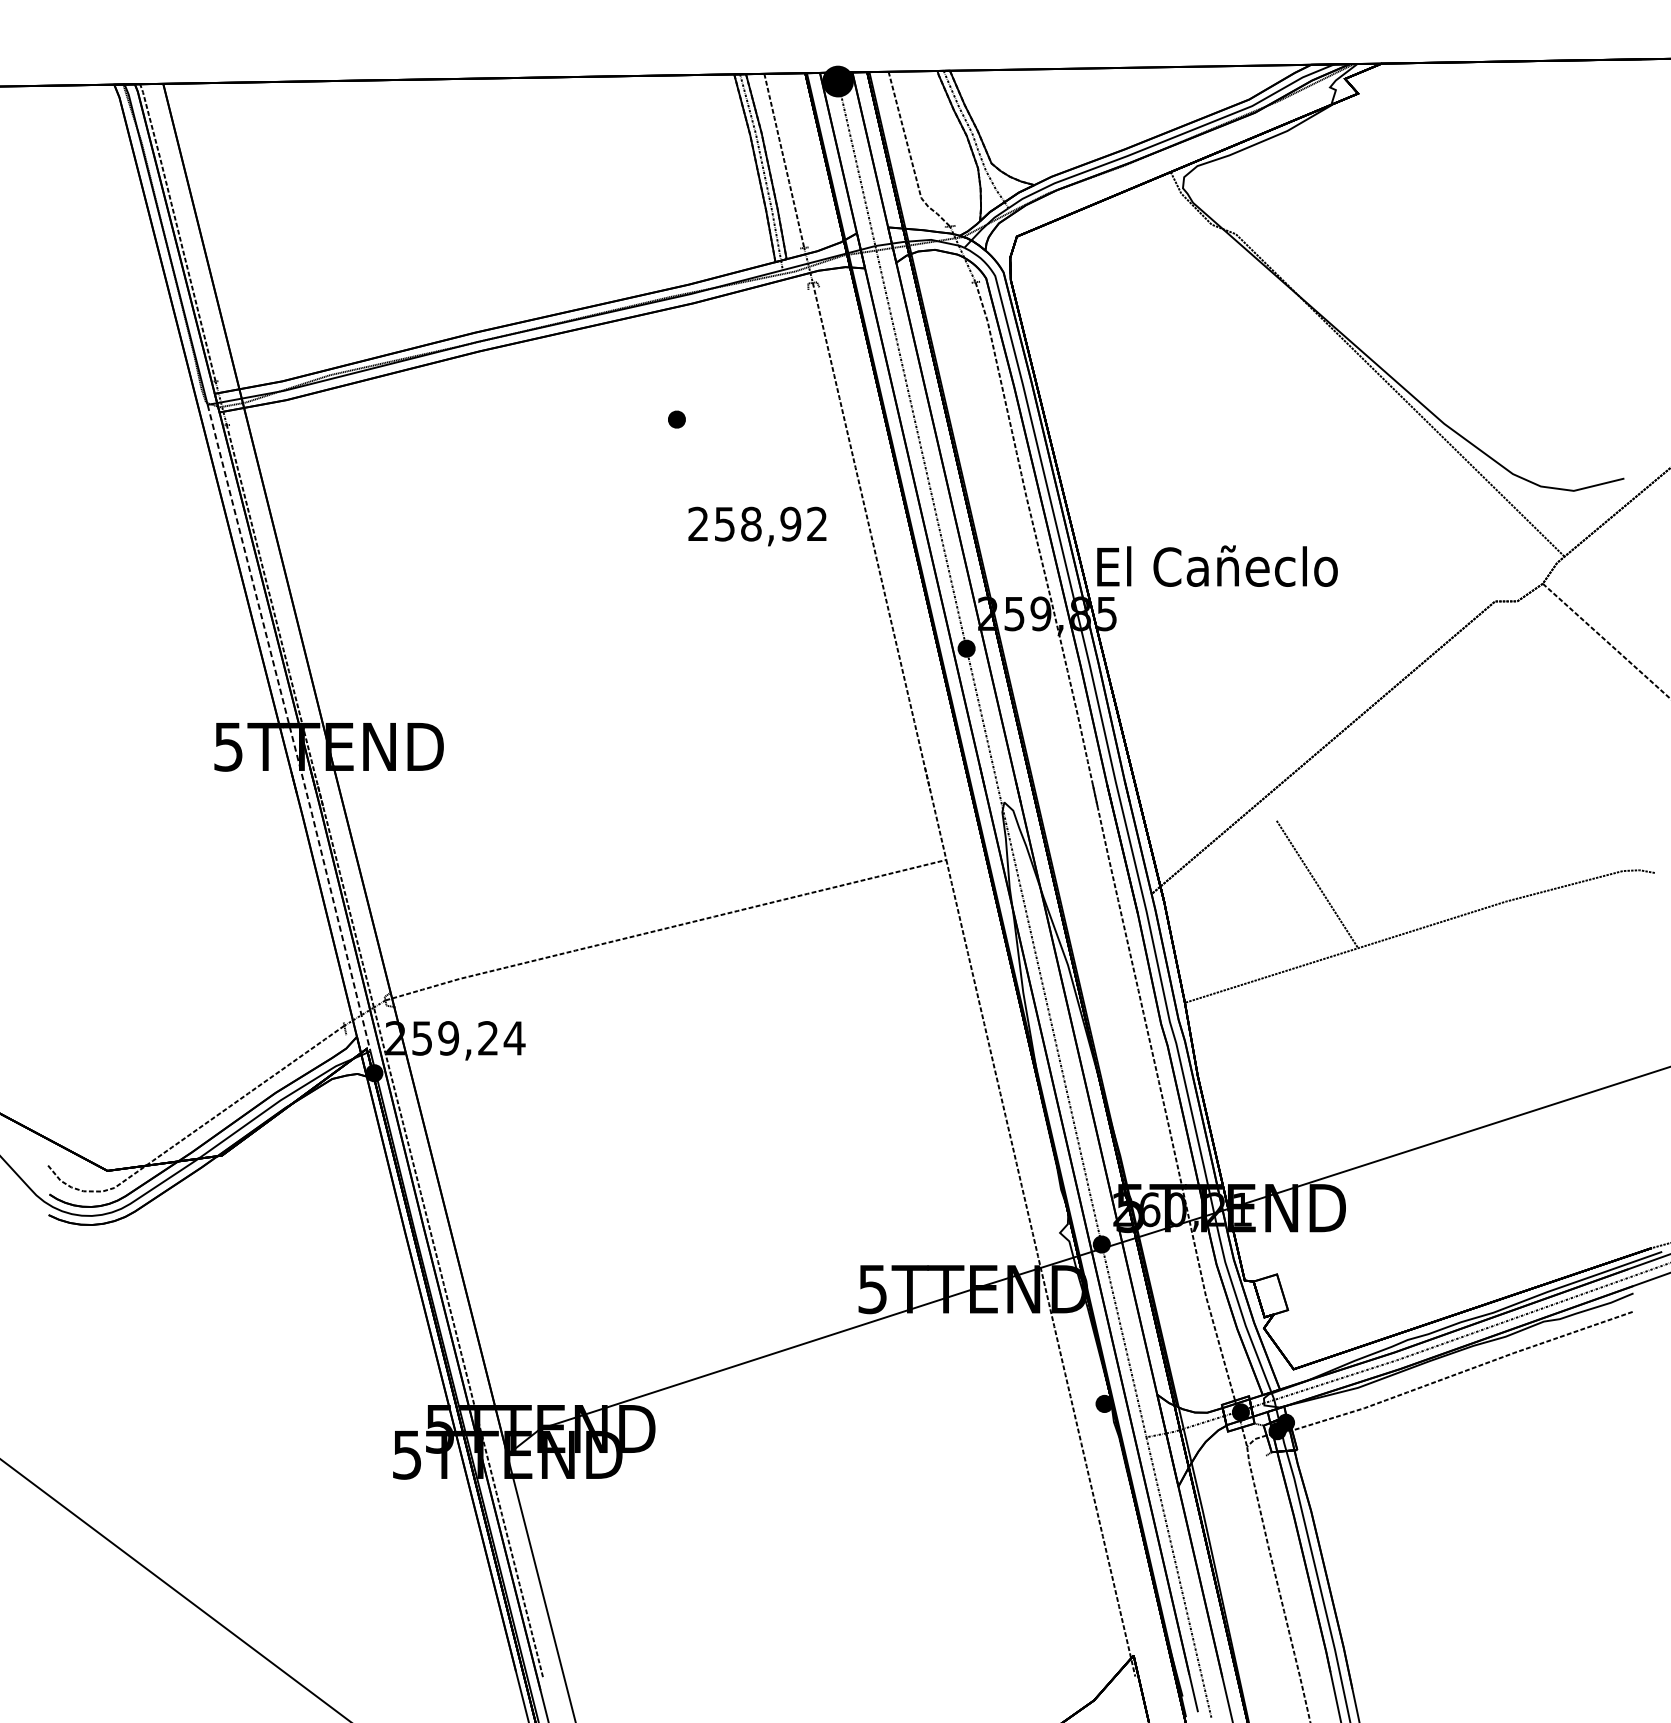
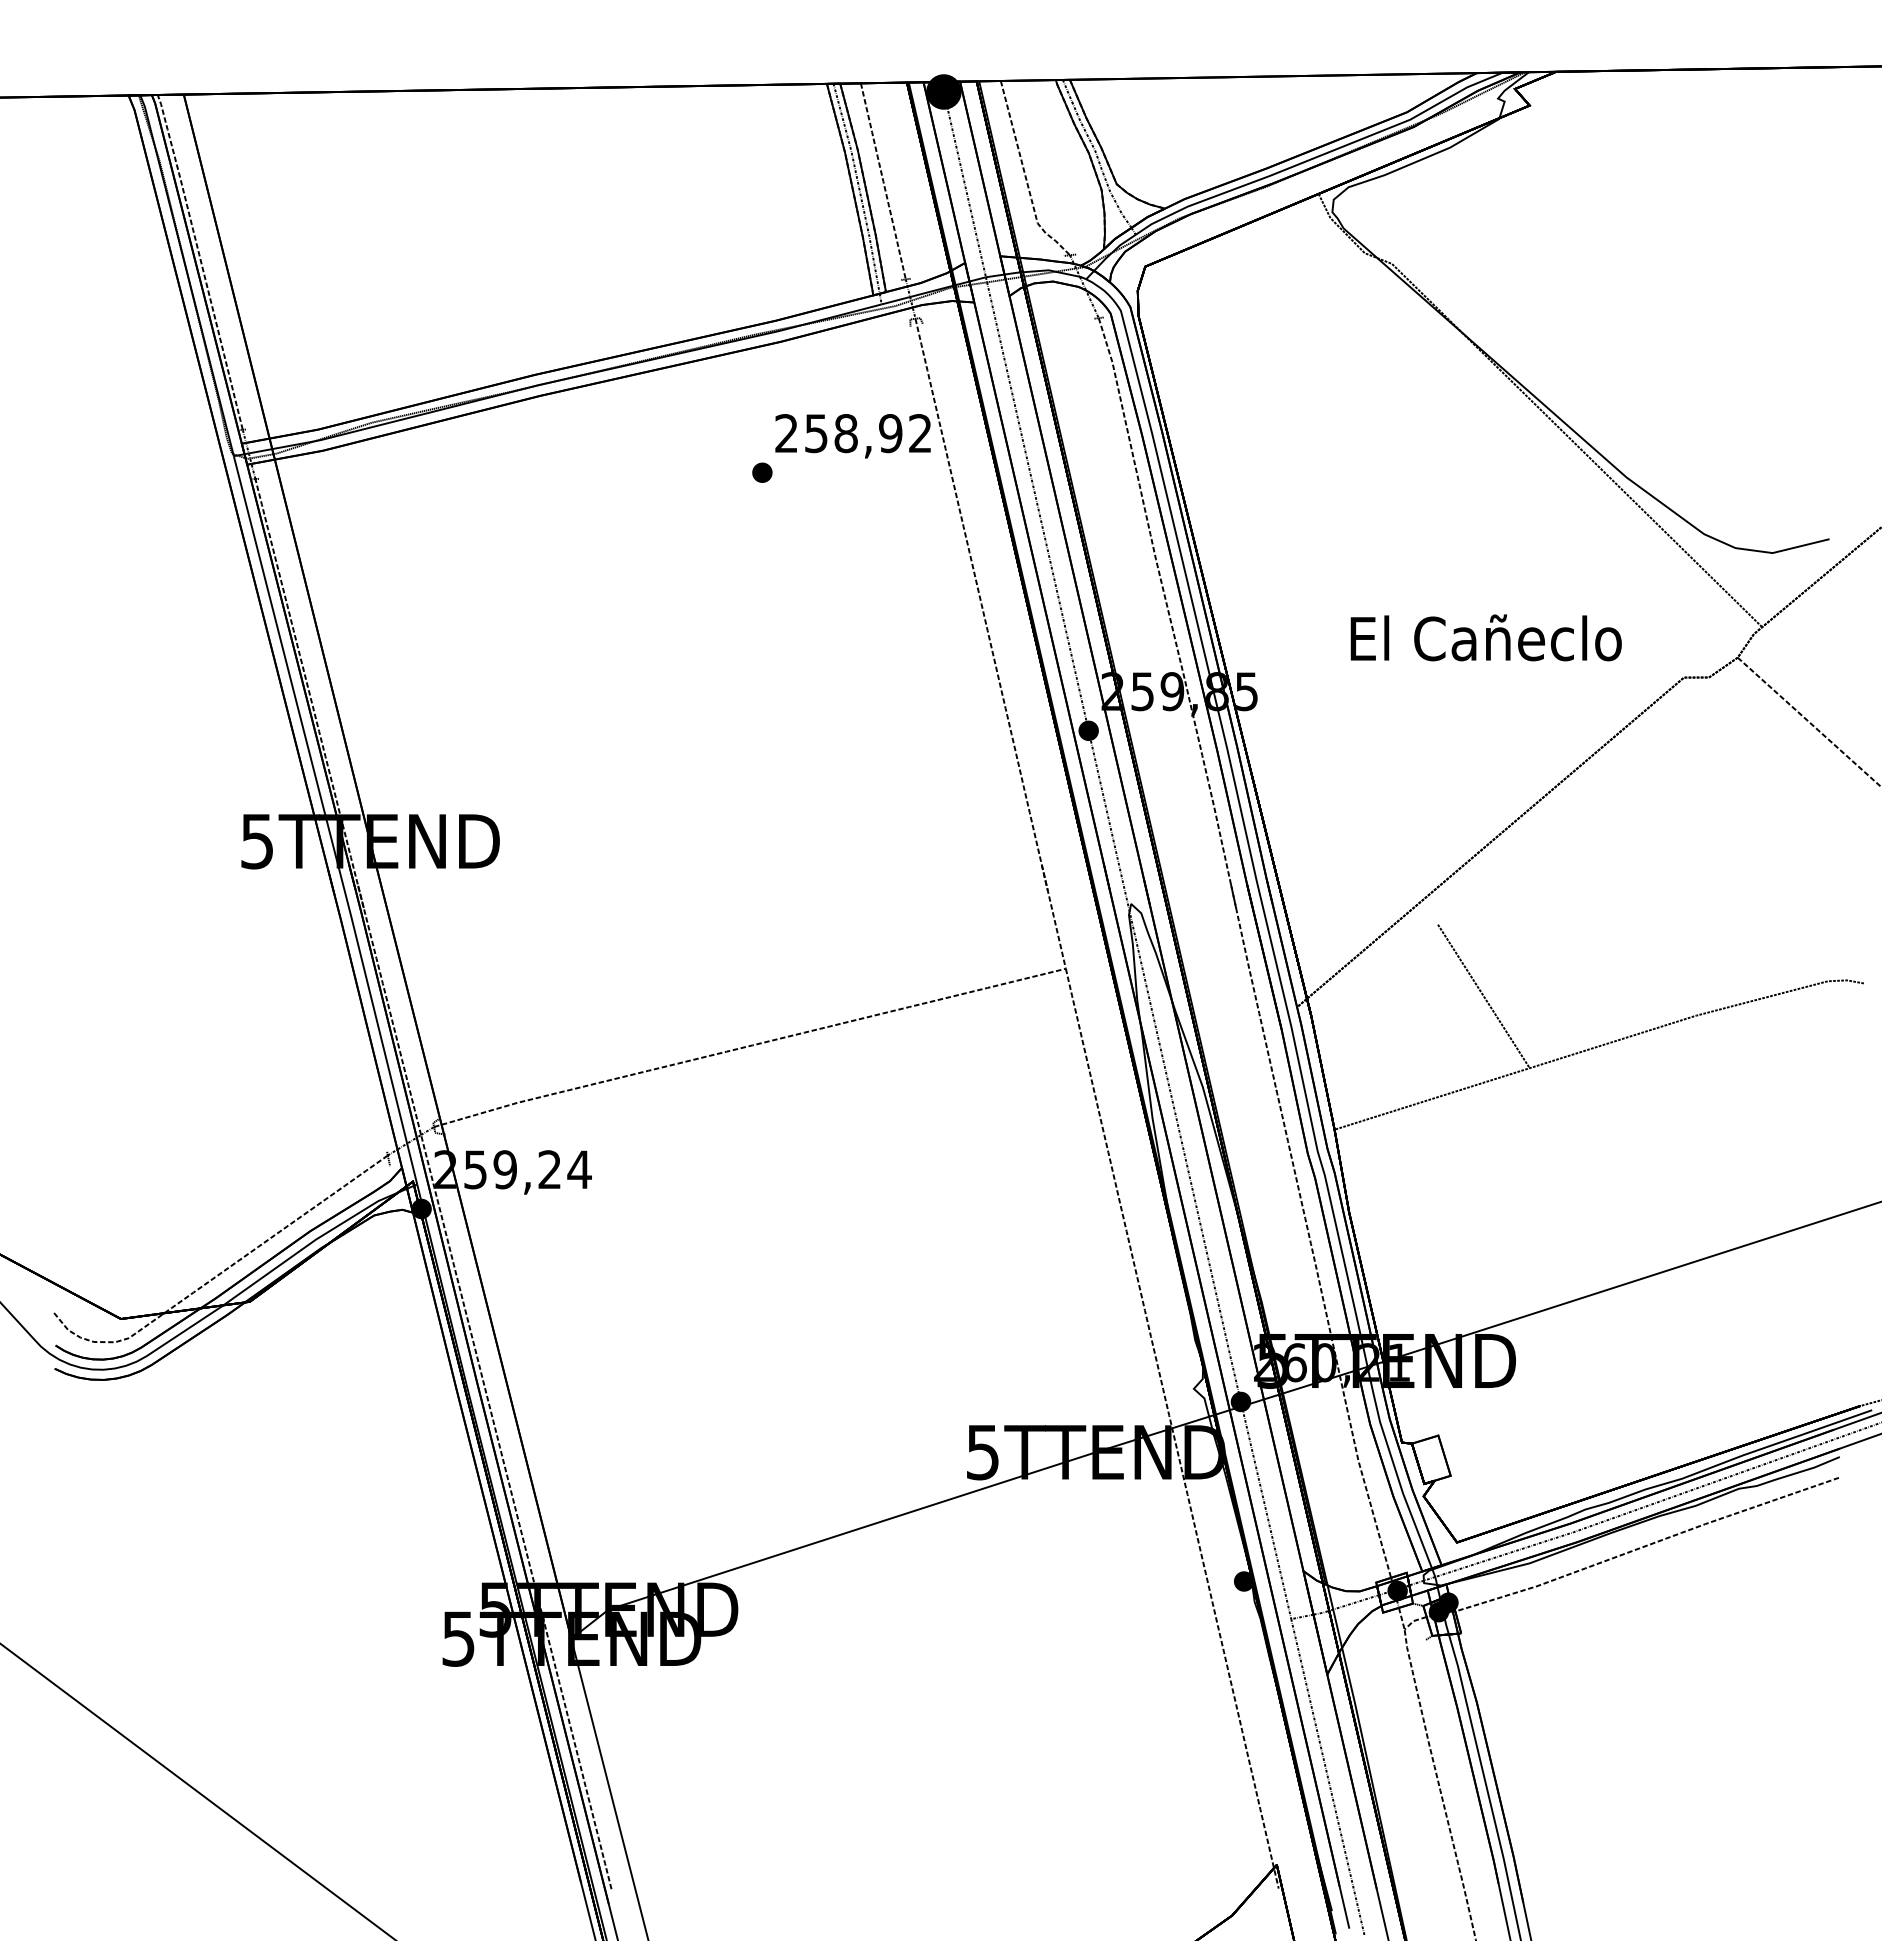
text: (756, 526) -> (852, 436), moved
text: (1216, 565) -> (1485, 637), moved
line: (289, 728) -> (326, 820), dashed -> solid

